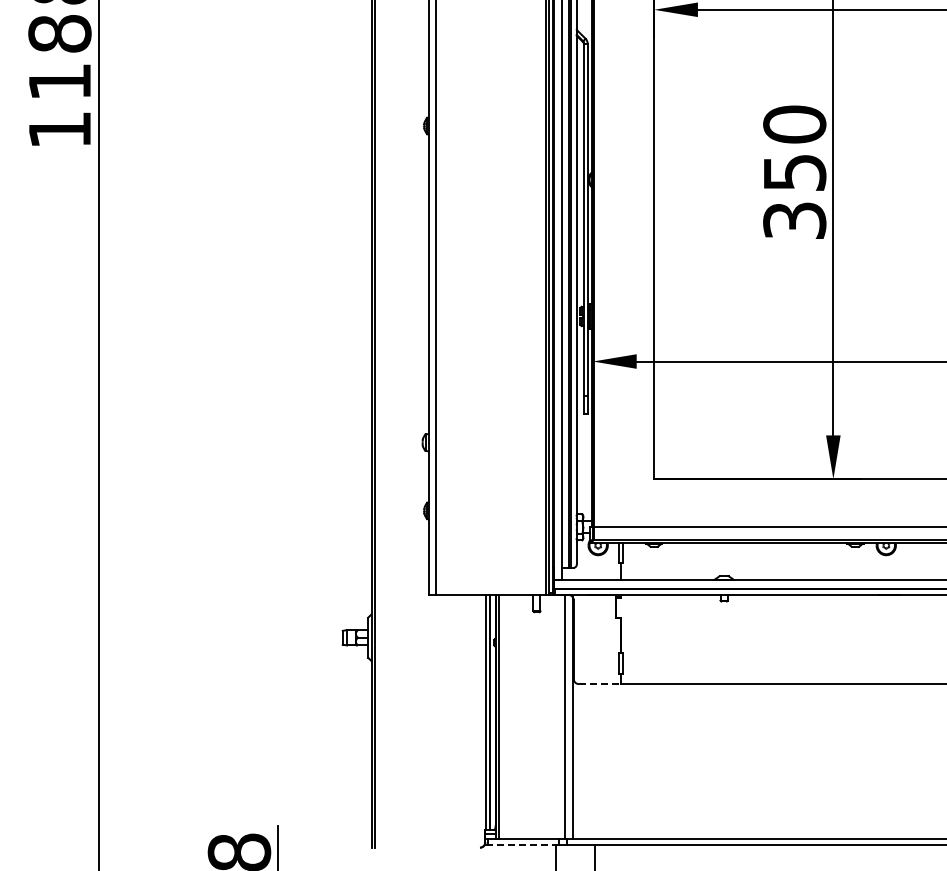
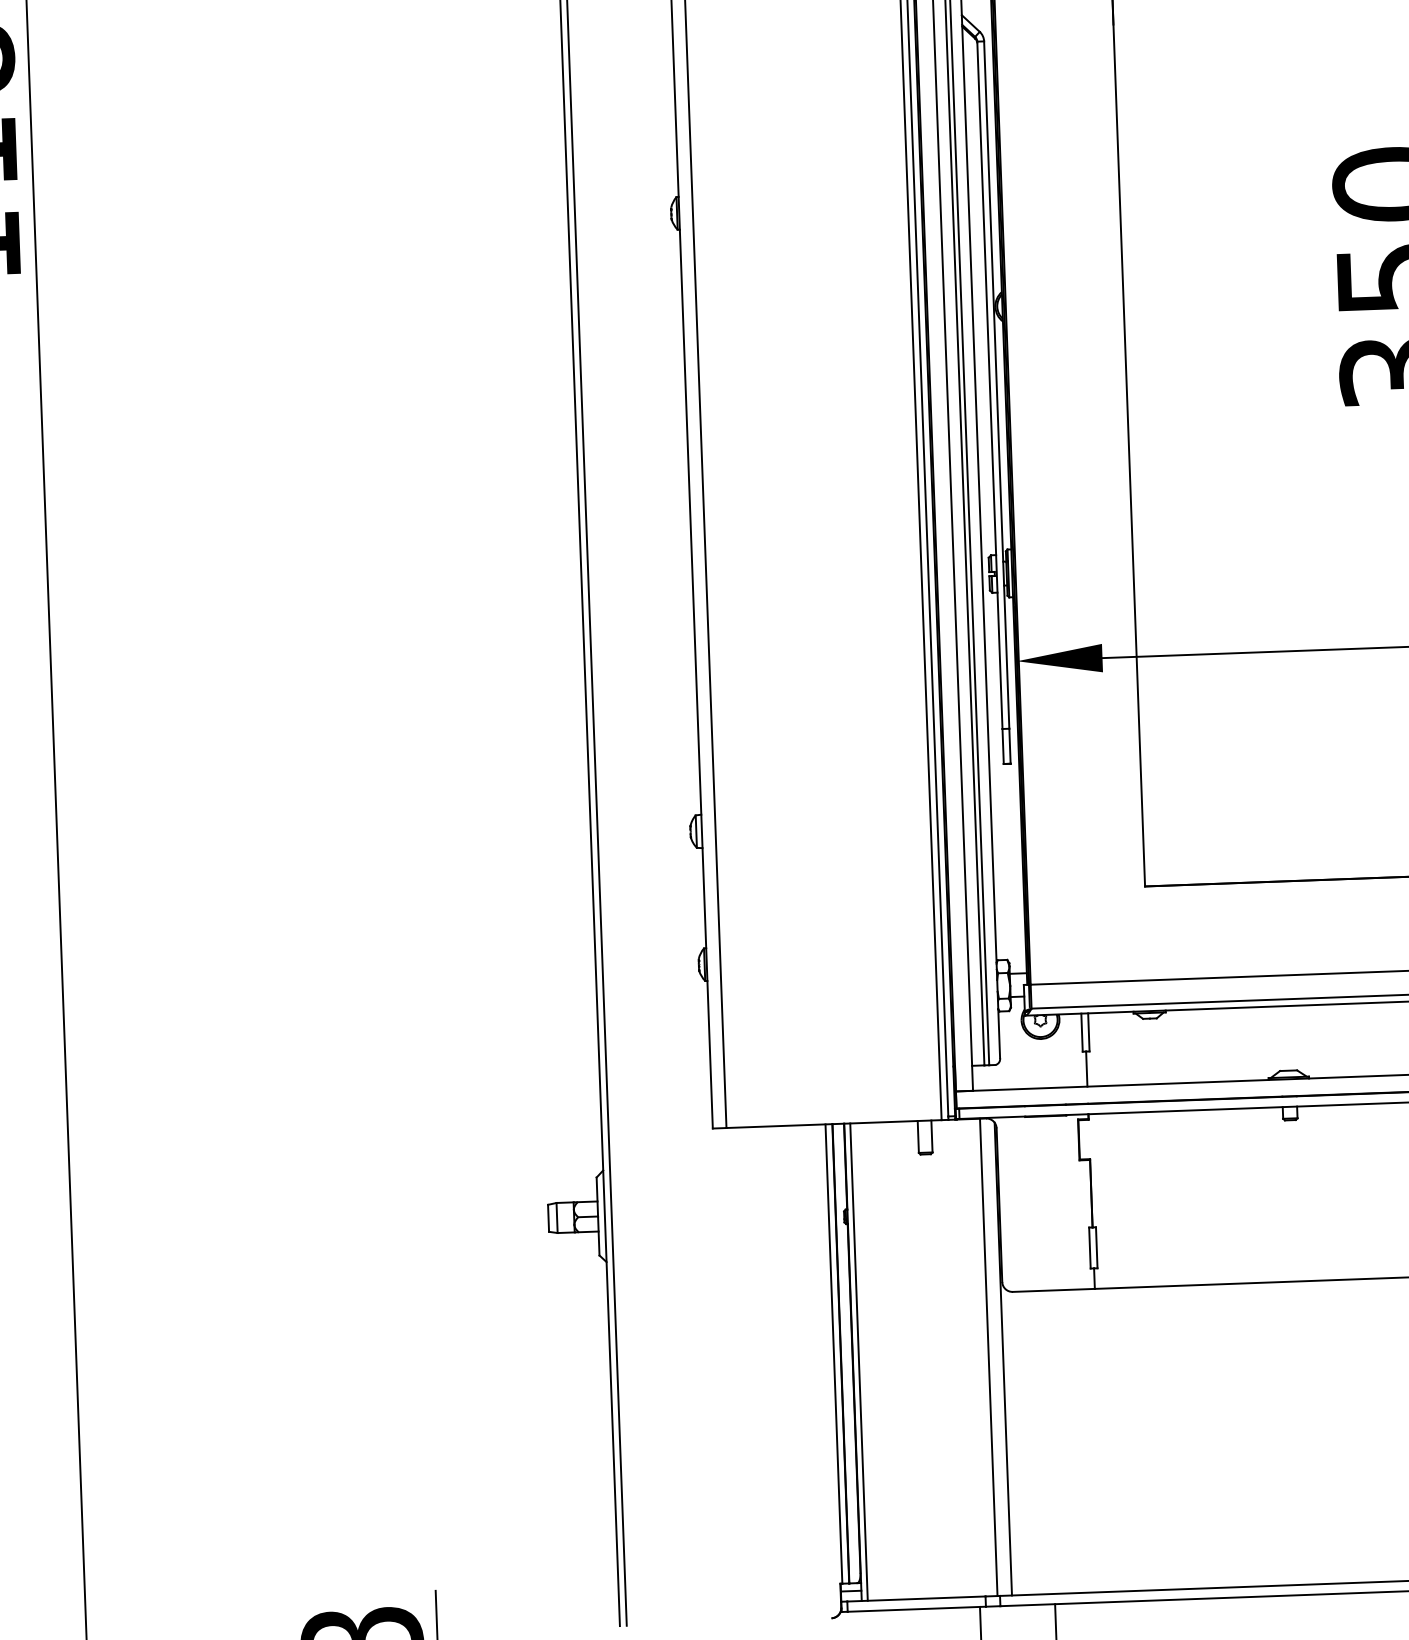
line: (599, 684) -> (1053, 1291), dashed -> solid
line: (523, 844) -> (916, 1608), dashed -> solid

